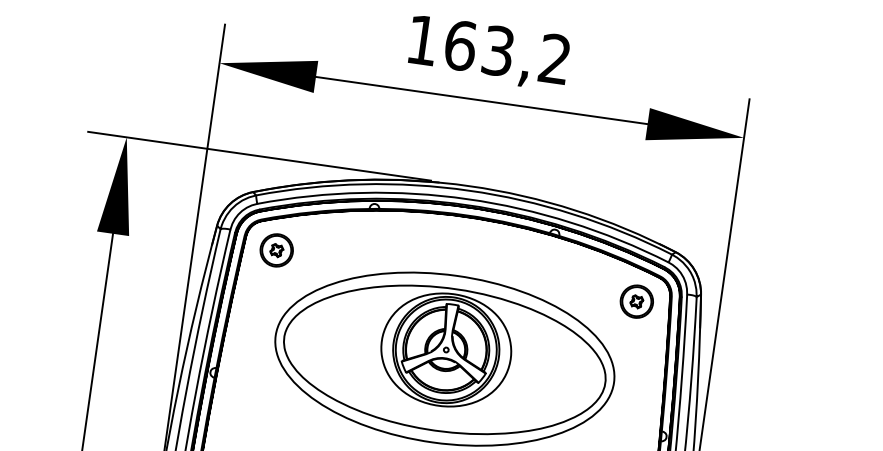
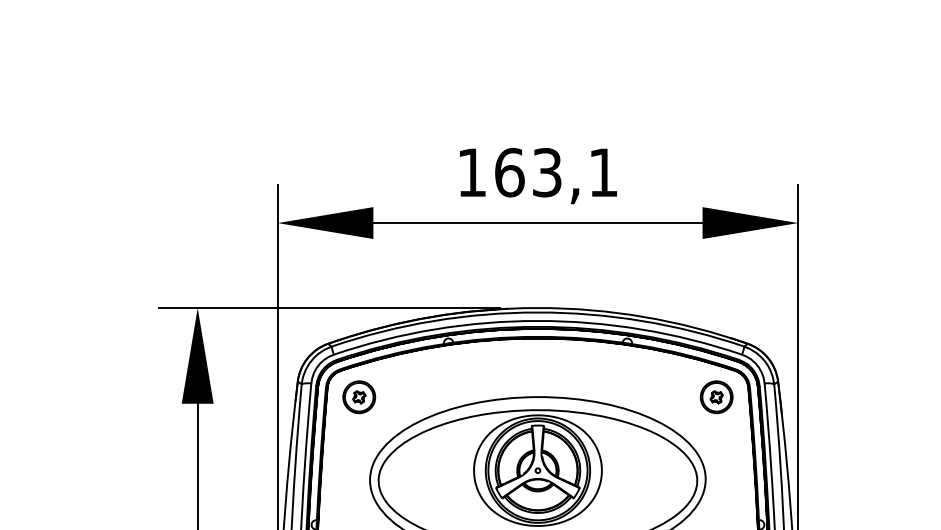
text: (554, 58) -> (602, 172), 163,2 -> 163,1

